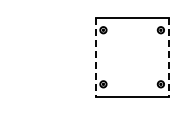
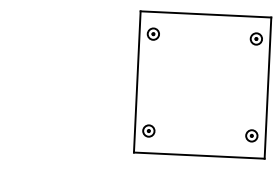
line: (95, 57) -> (136, 82), dashed -> solid
line: (168, 57) -> (267, 88), dashed -> solid

